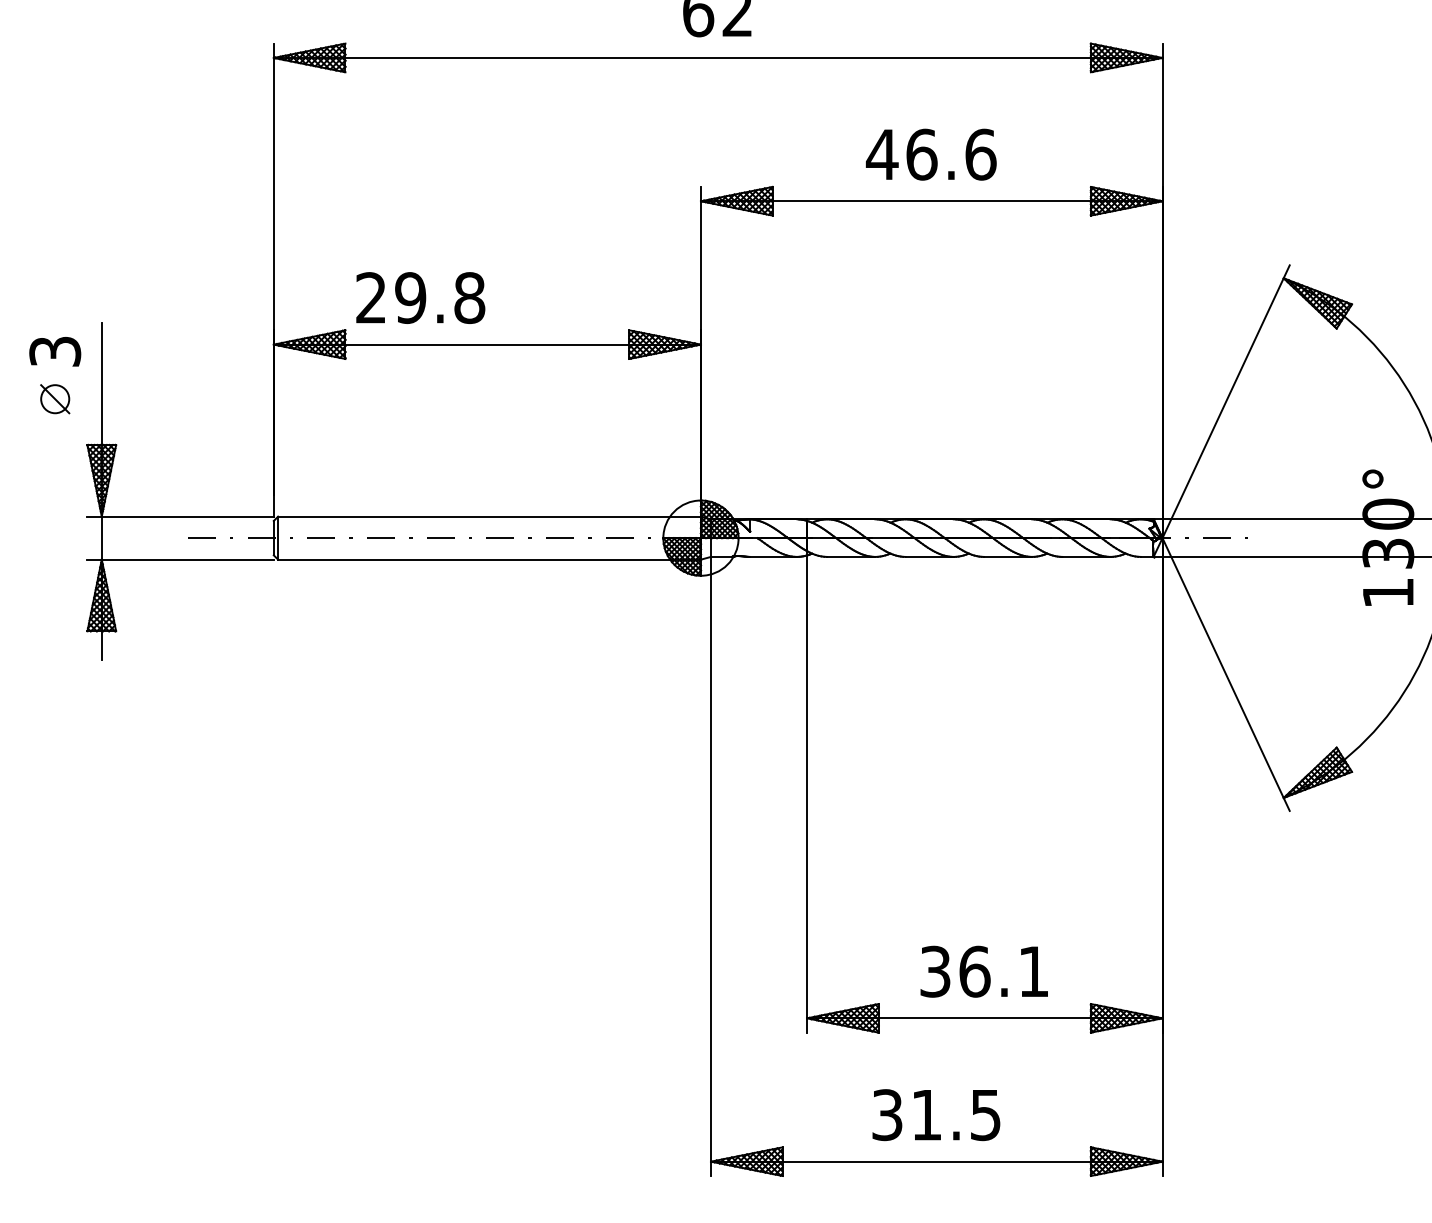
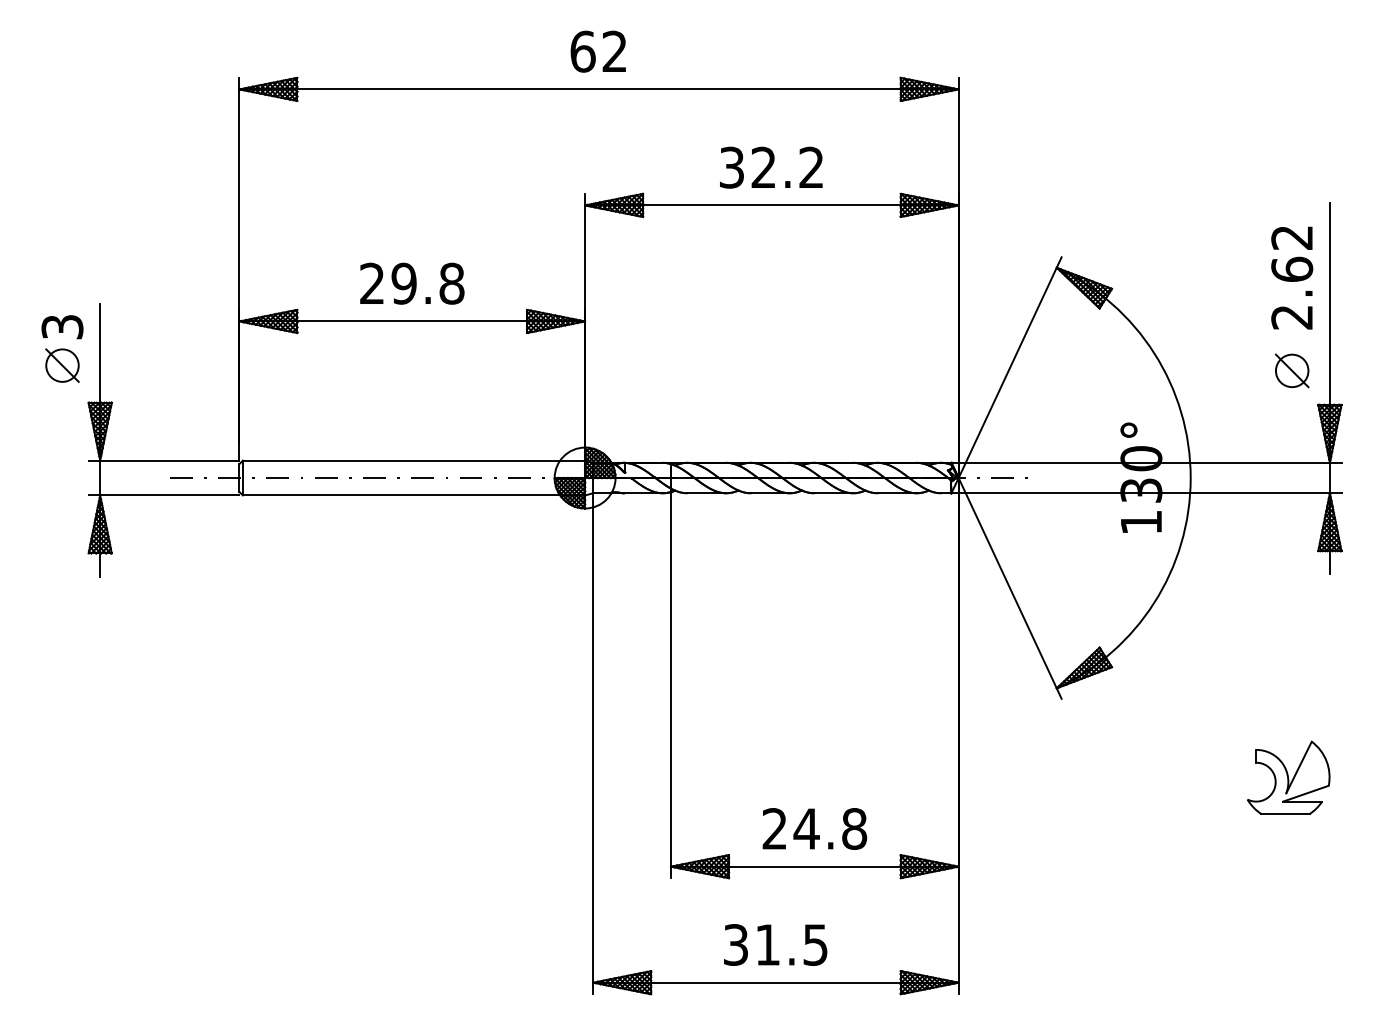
text: (931, 154) -> (771, 167), 46.6 -> 32.2
text: (420, 297) -> (412, 283), moved
part: (55, 399) -> (62, 365), size x1.43
text: (984, 971) -> (814, 828), 36.1 -> 24.8

